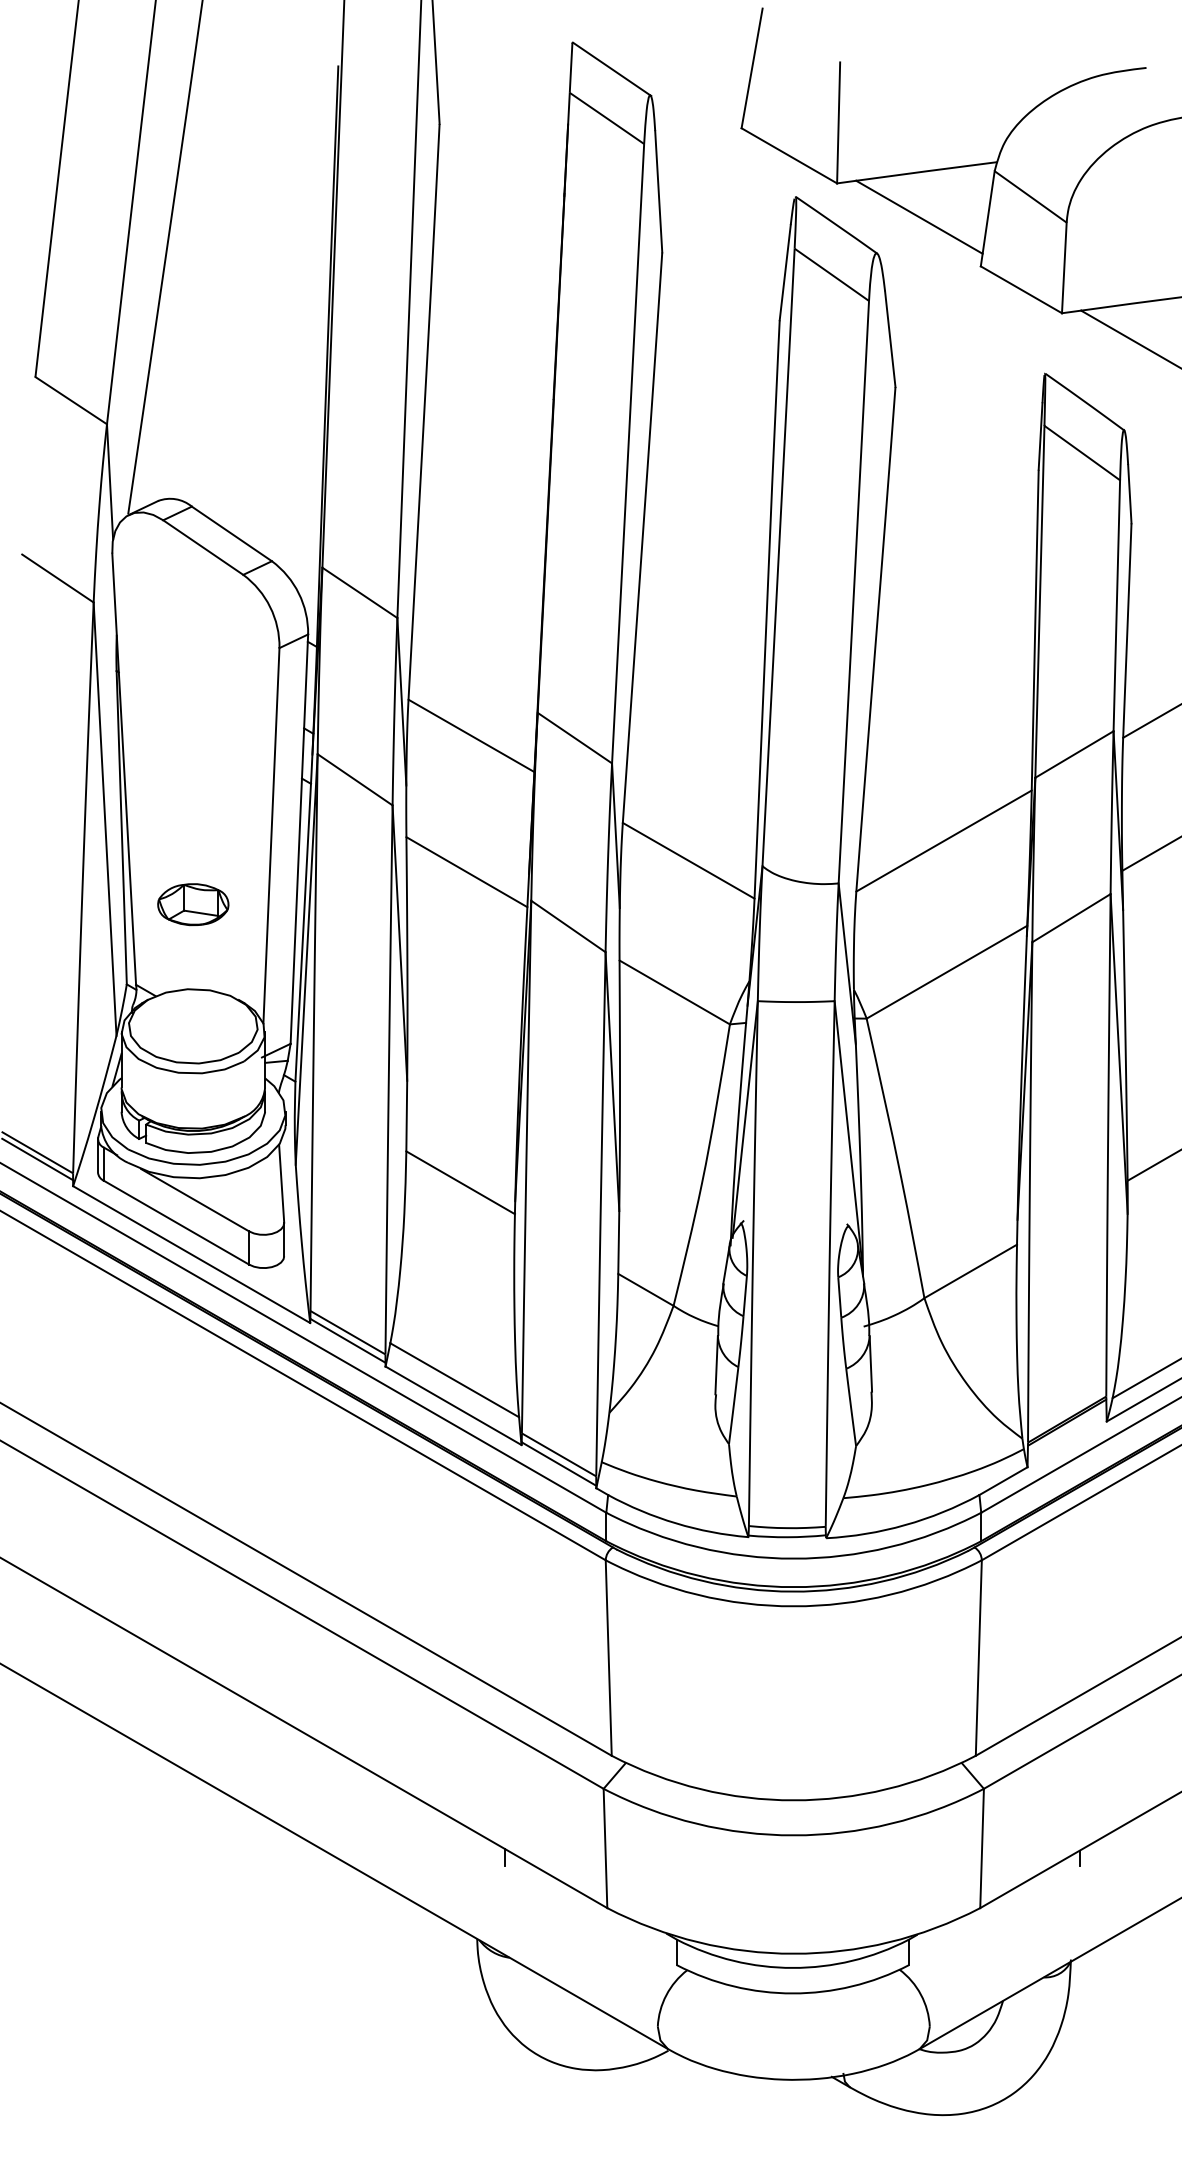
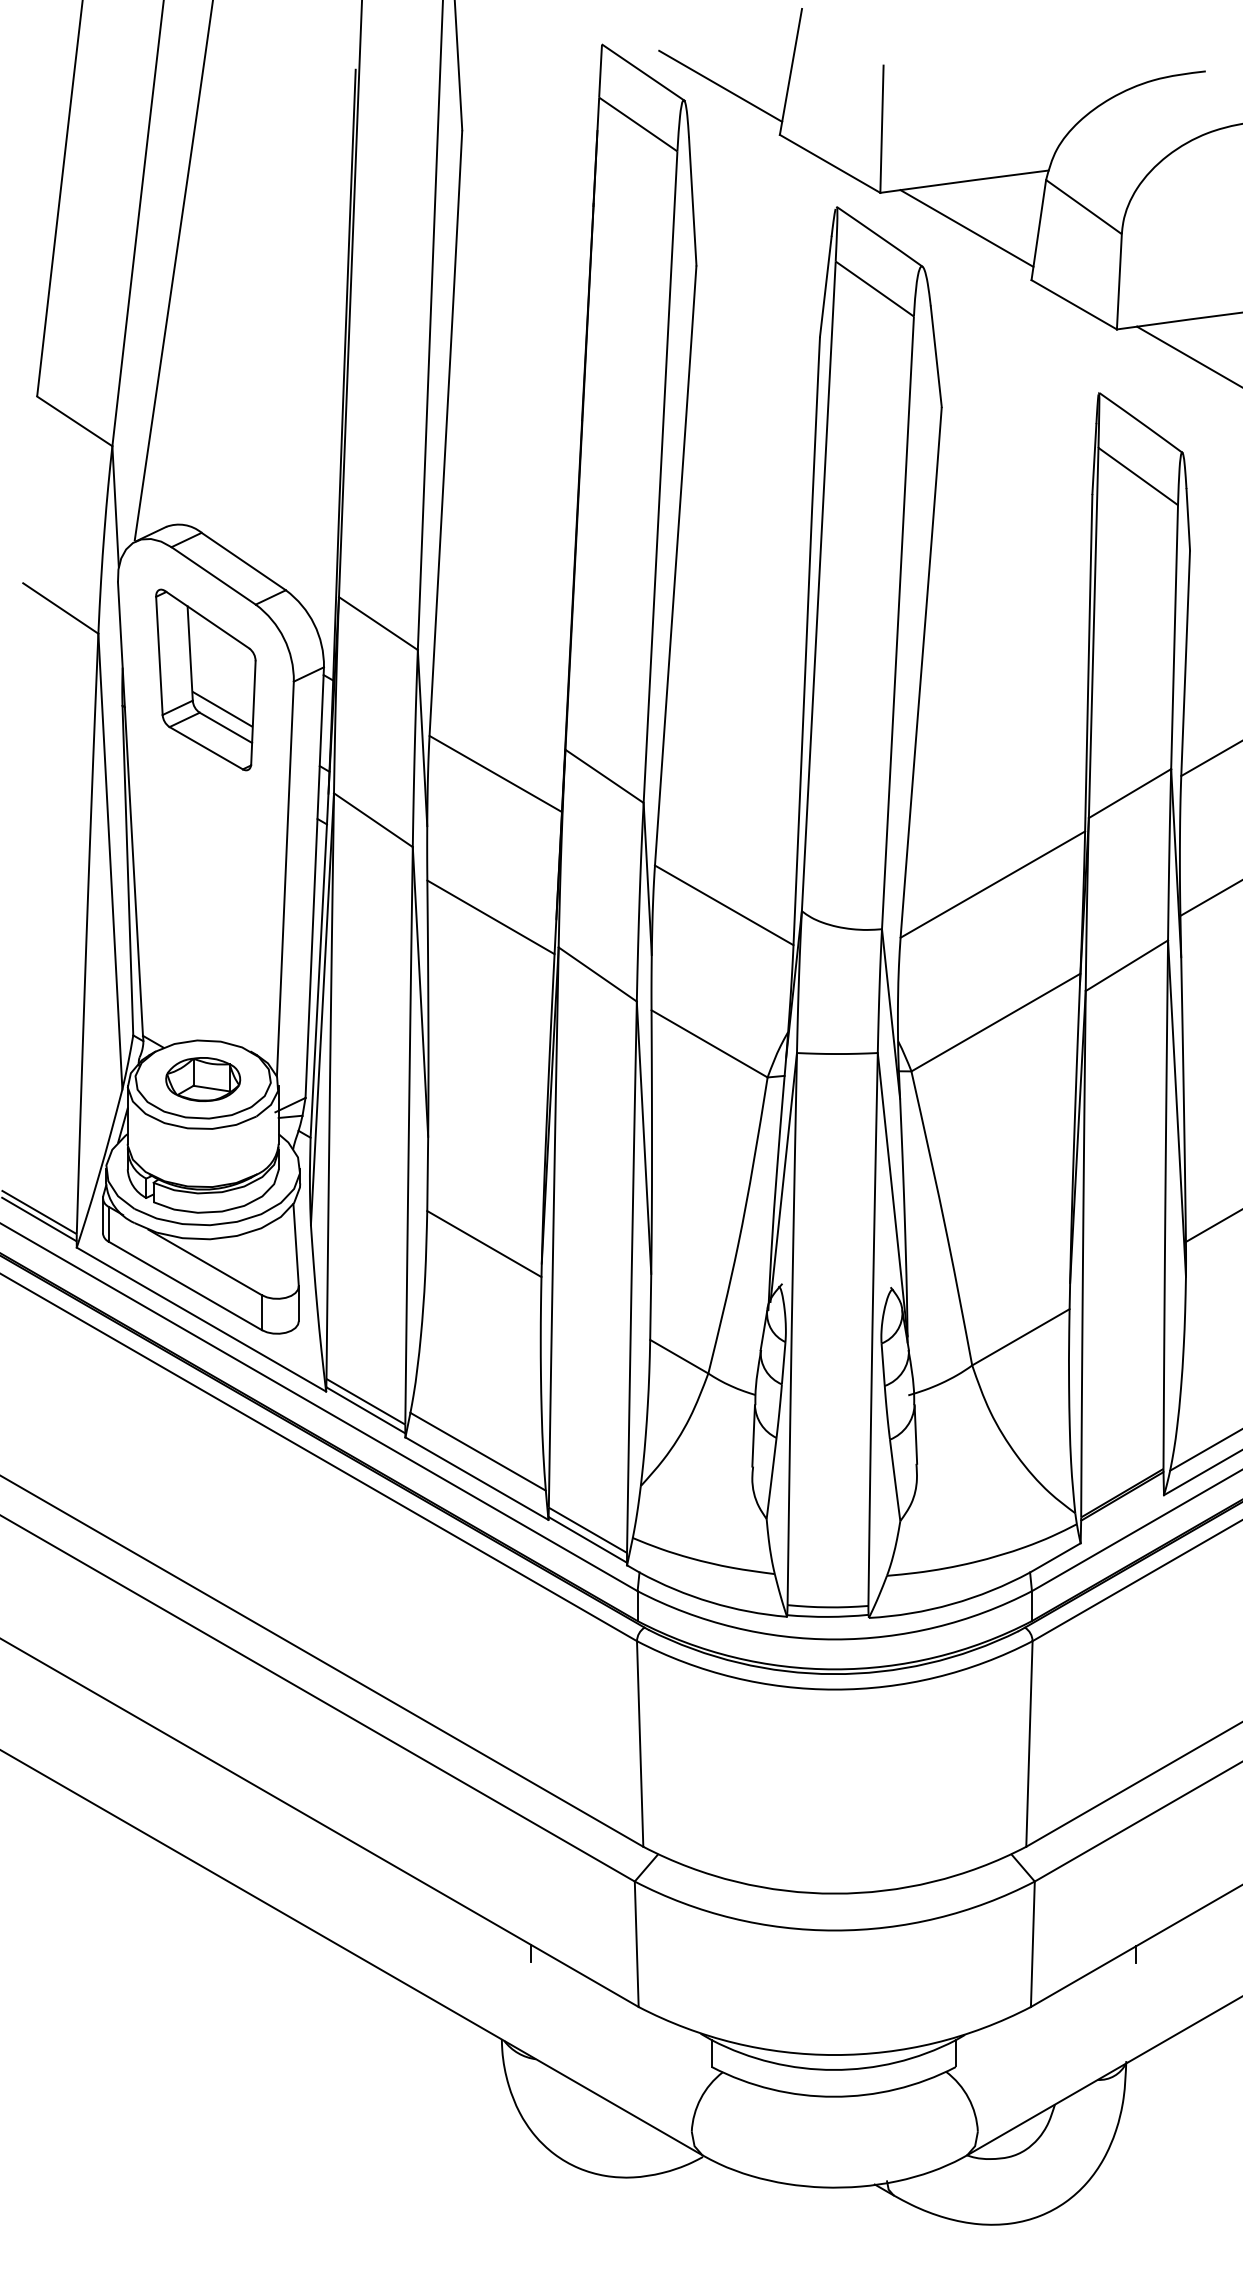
line: (685, 81) -> (720, 85), added
part: (195, 646) -> (205, 679), added
part: (193, 904) -> (203, 1079), moved

